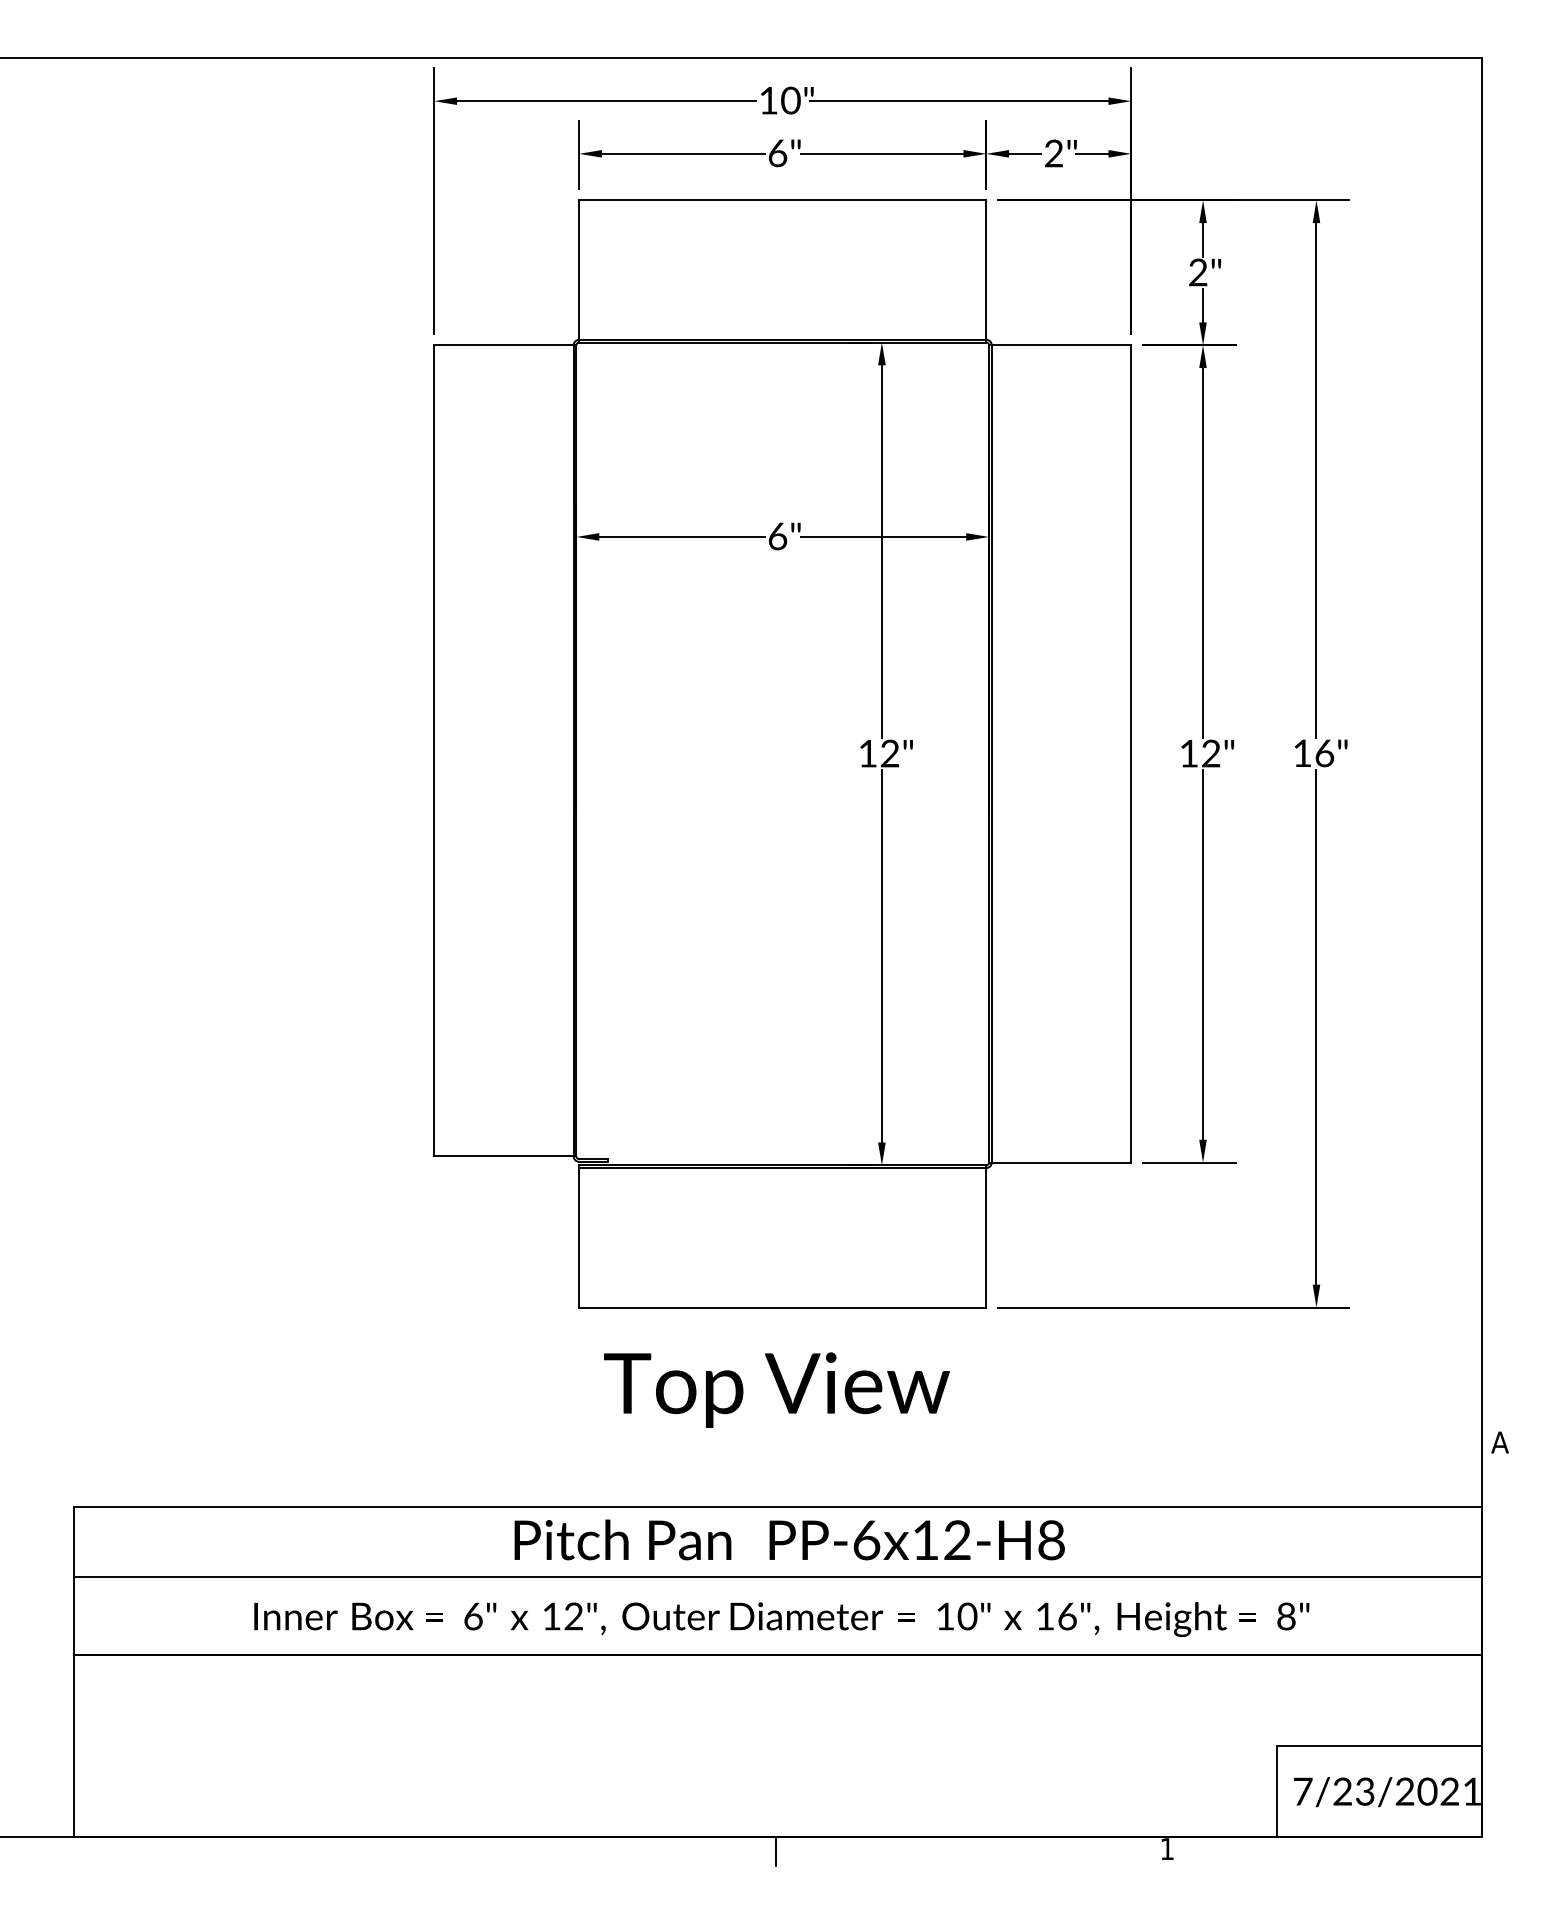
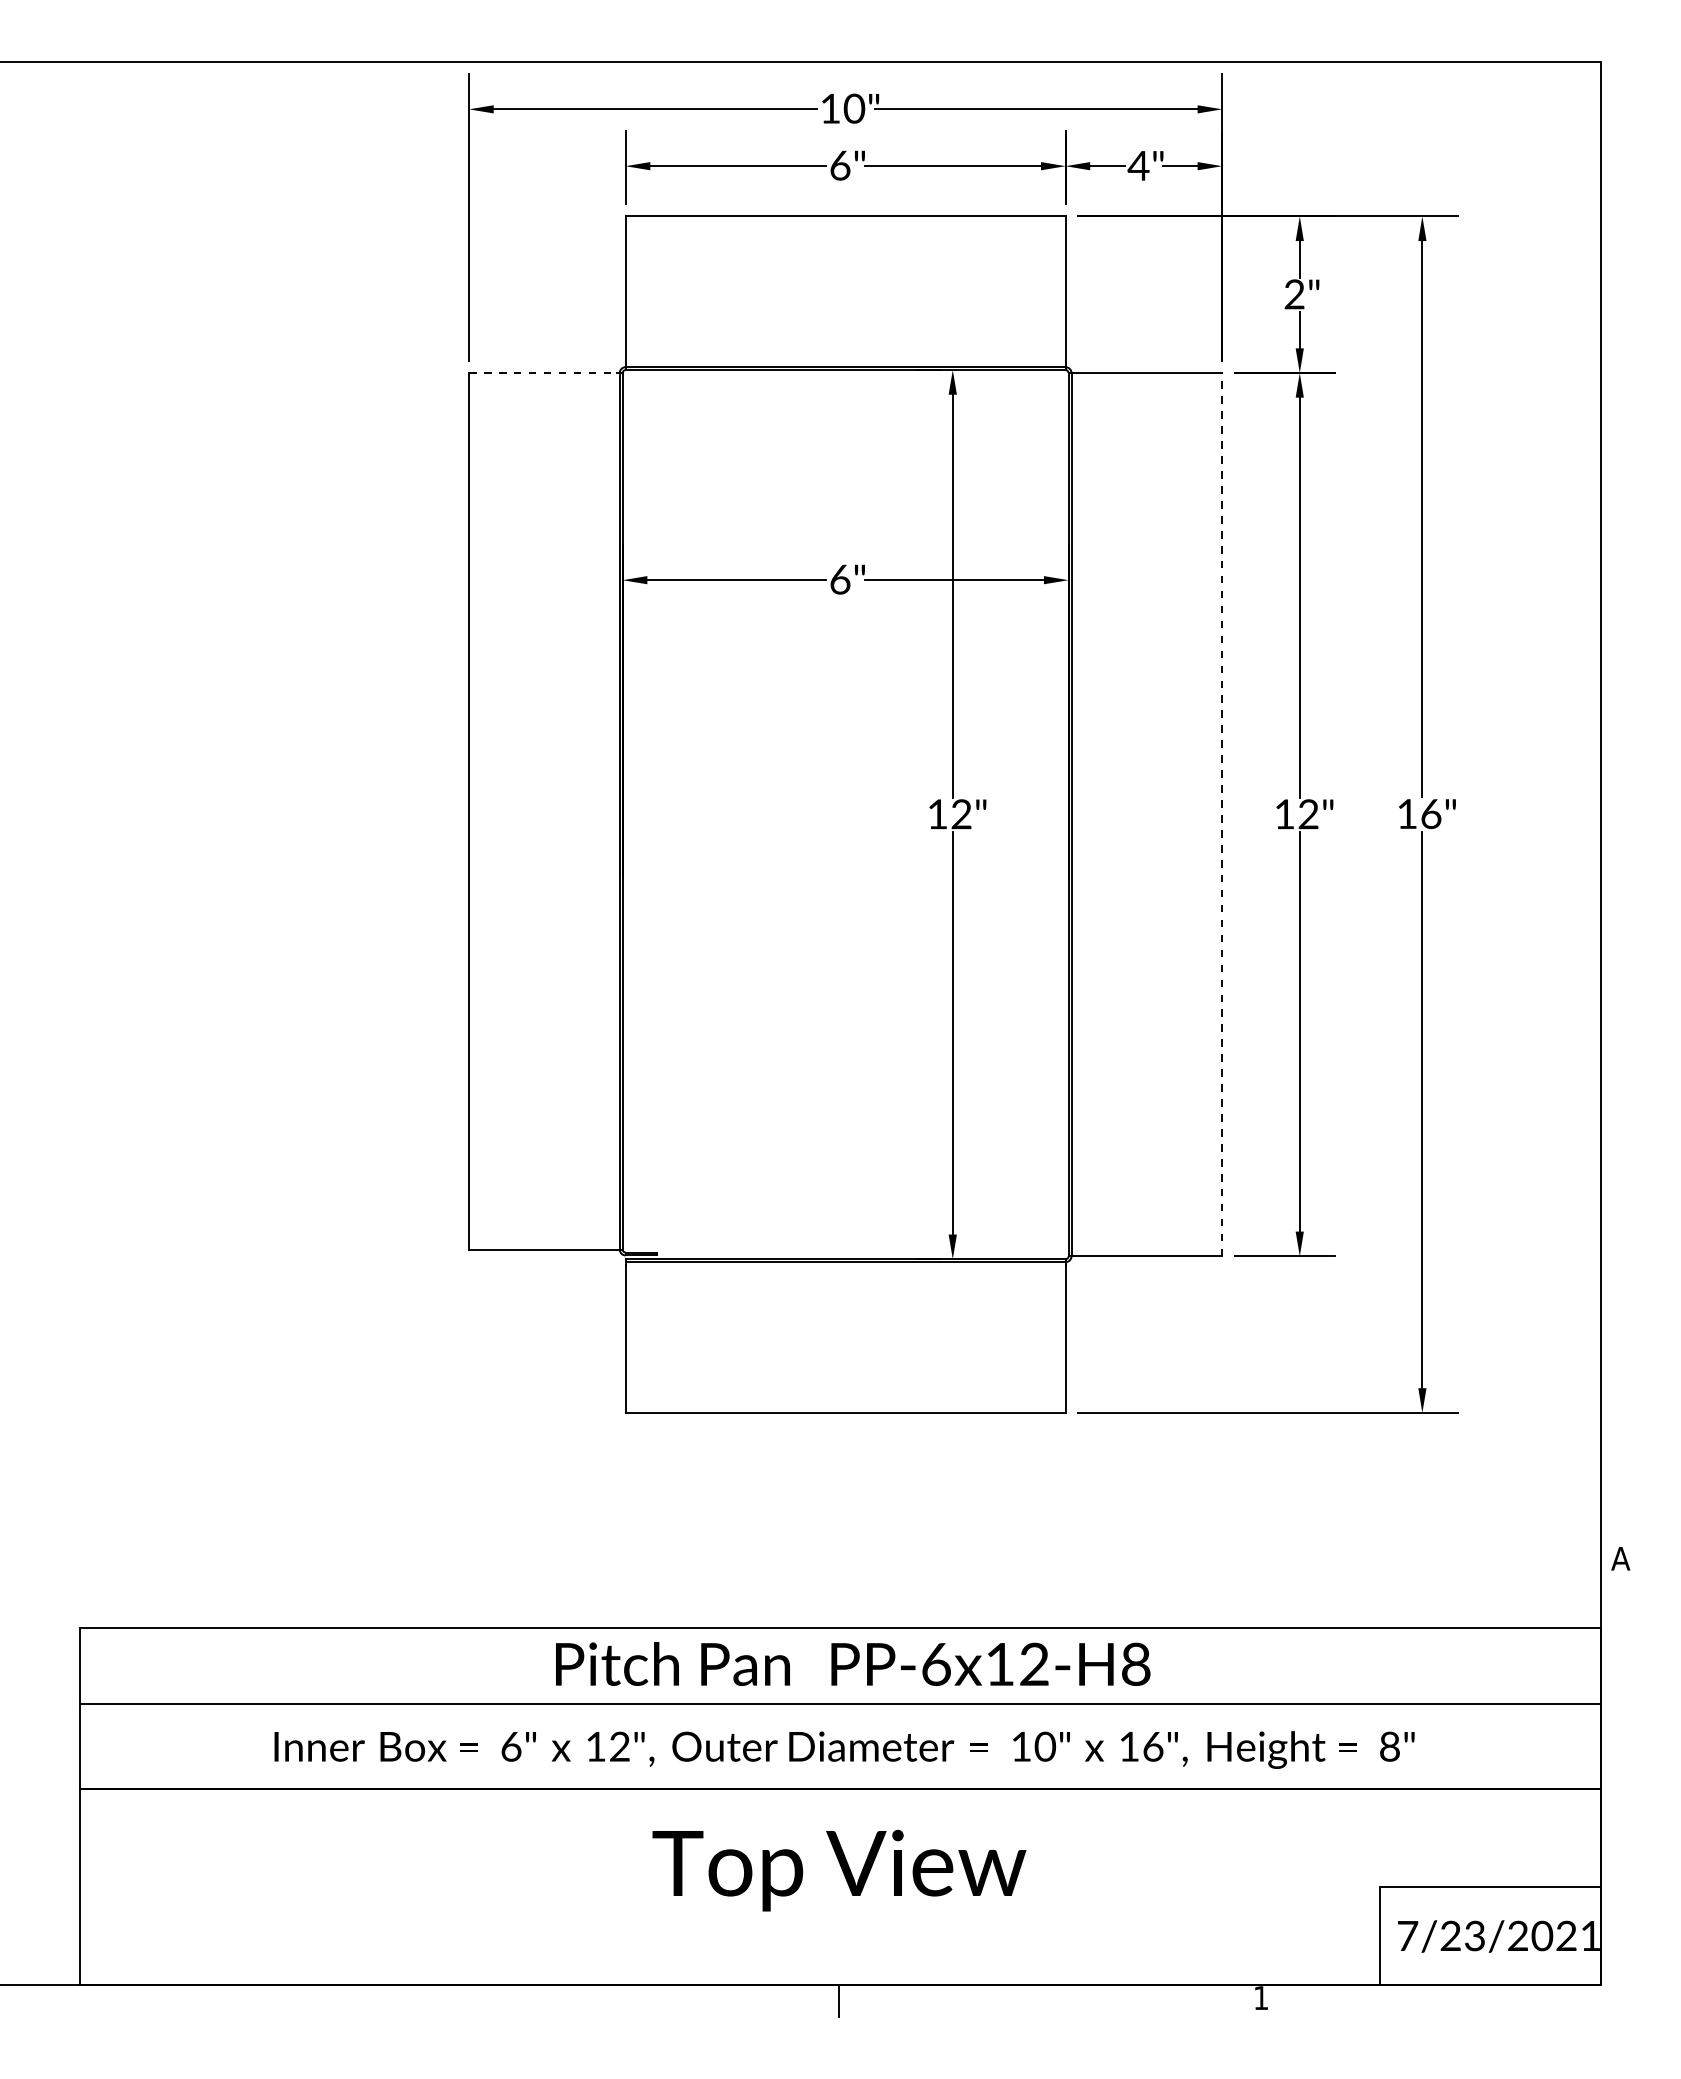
text: (1053, 153) -> (1138, 165), 2" -> 4"
line: (503, 345) -> (543, 373), solid -> dashed
line: (1131, 753) -> (1222, 814), solid -> dashed
text: (776, 1389) -> (838, 1869), moved

